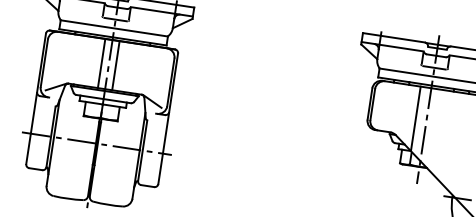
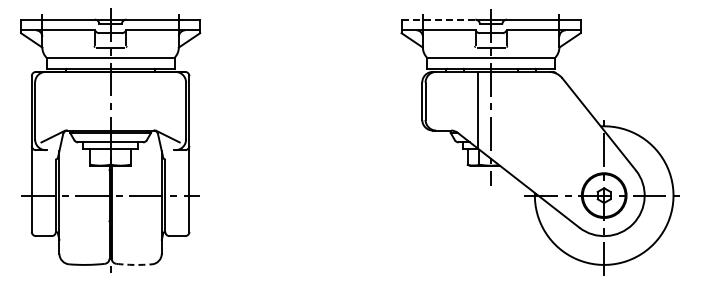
line: (393, 37) -> (438, 19), solid -> dashed
line: (101, 62) -> (101, 100), removed
line: (116, 65) -> (119, 100), removed
arc: (108, 204) -> (134, 264), solid -> dashed

